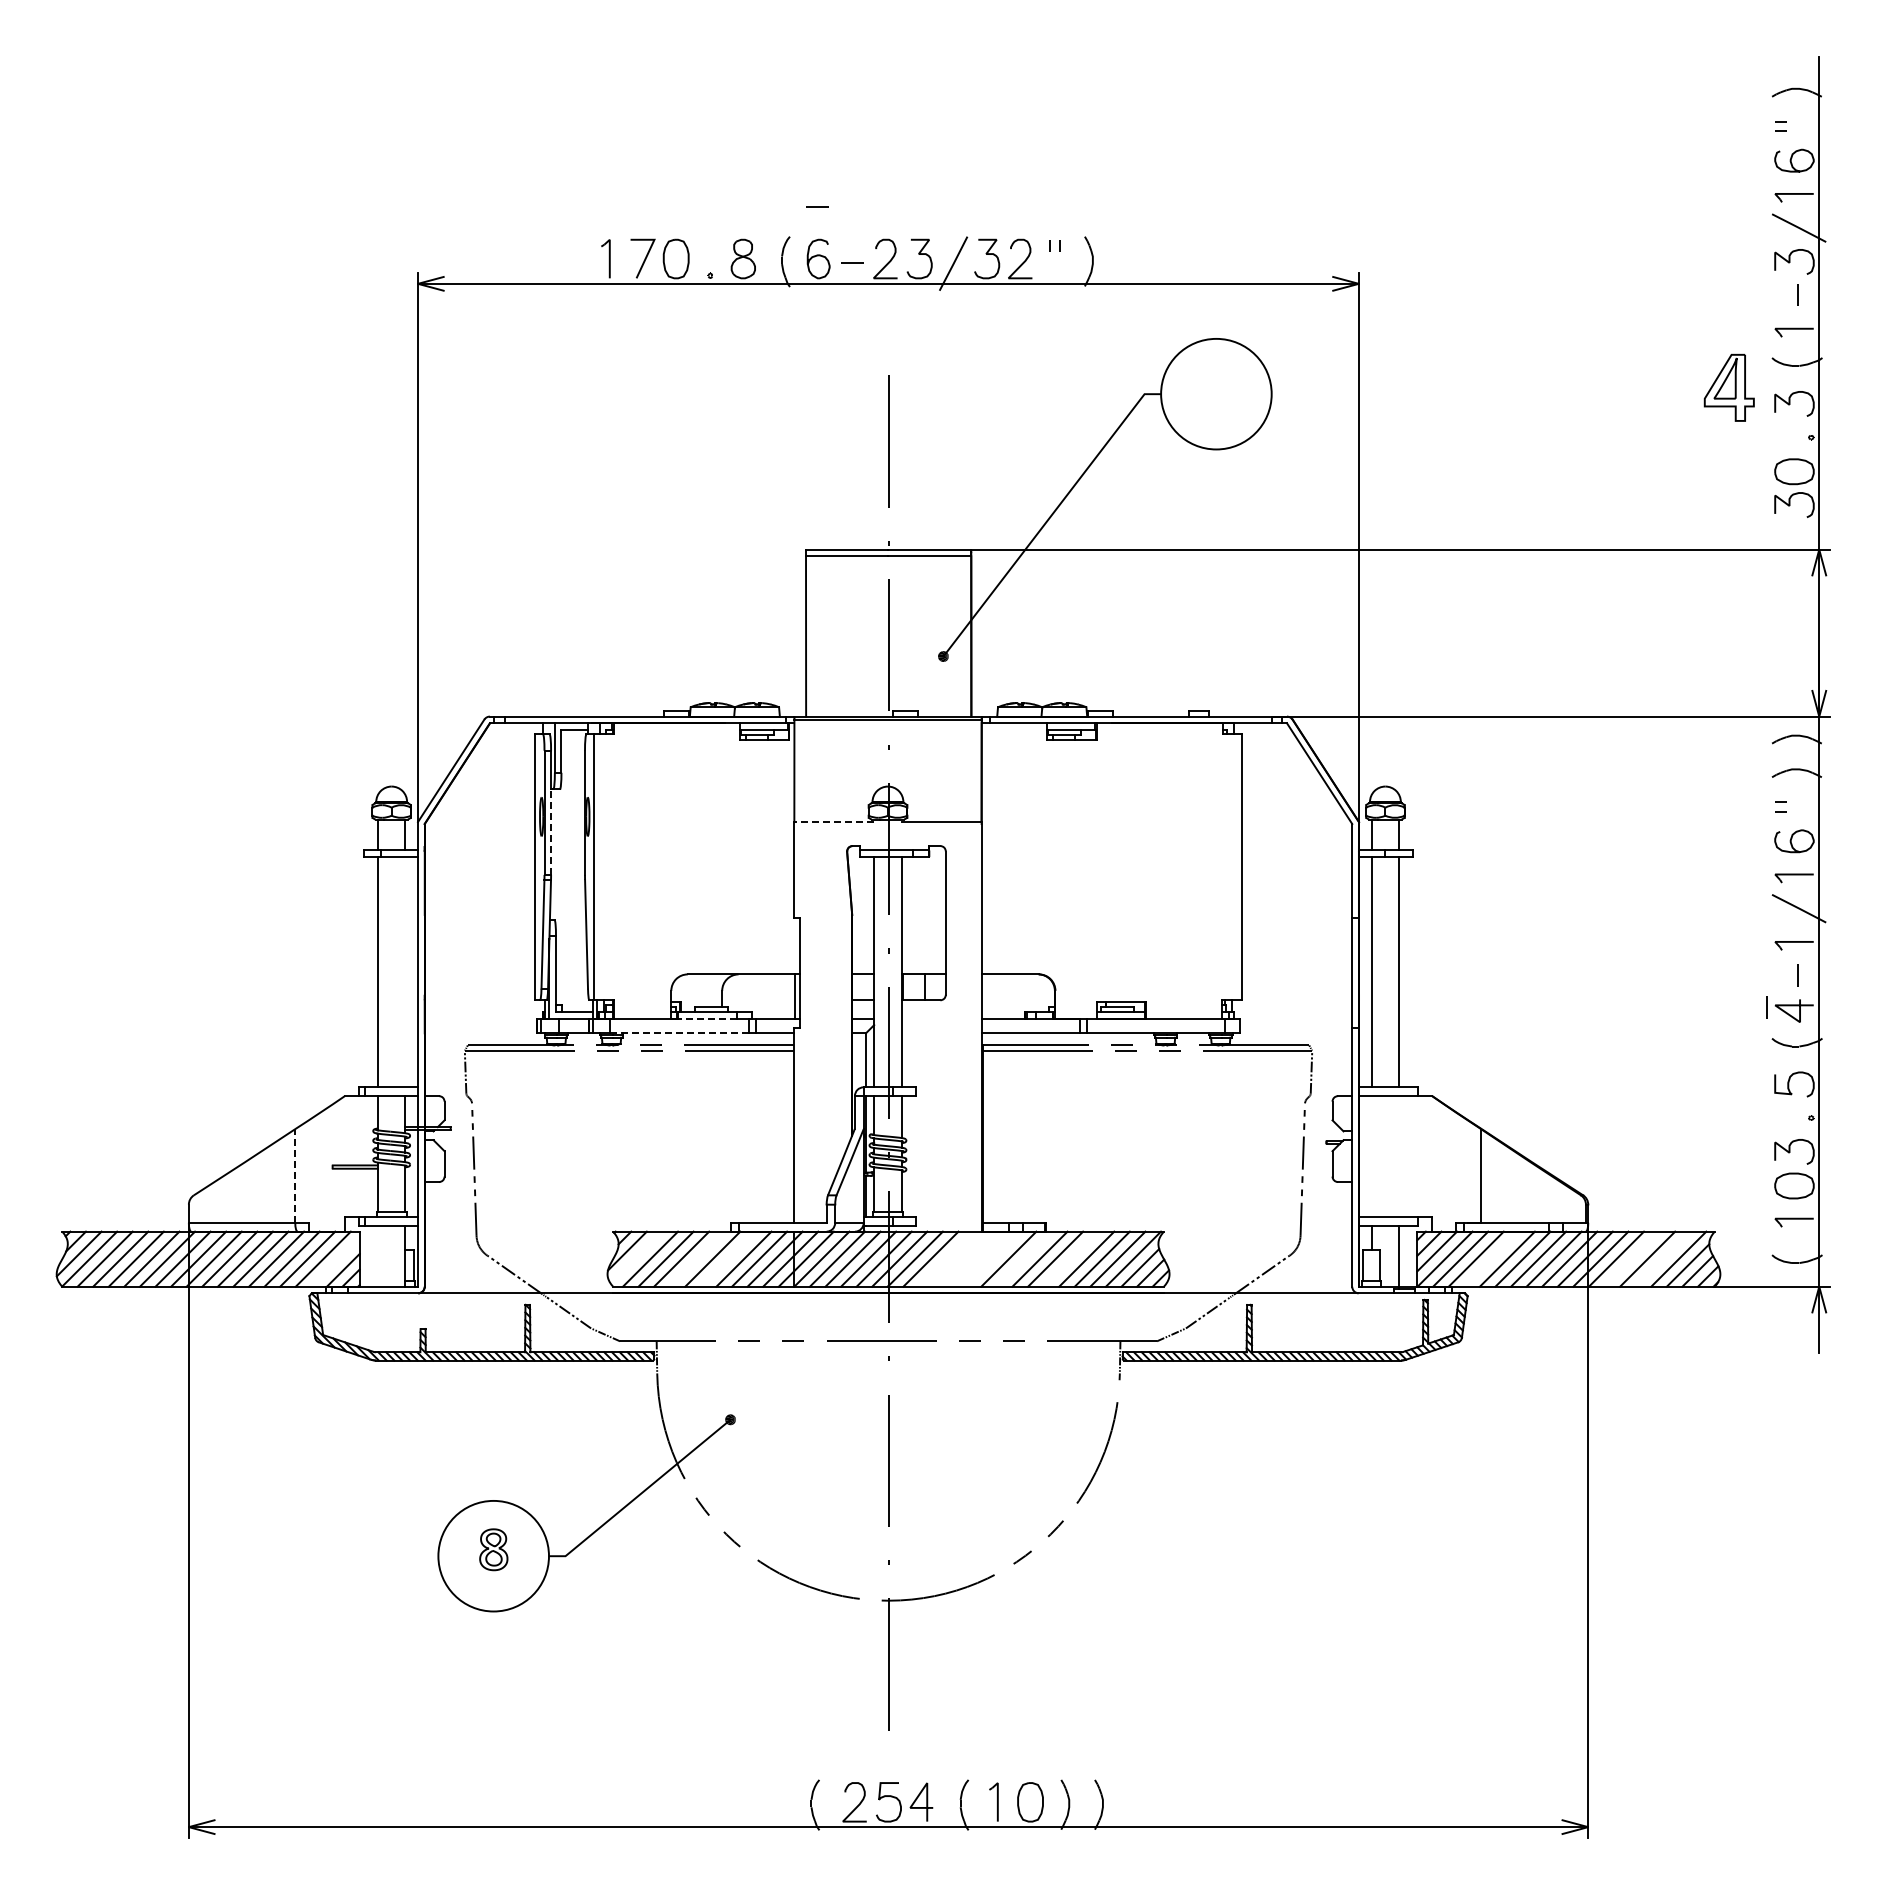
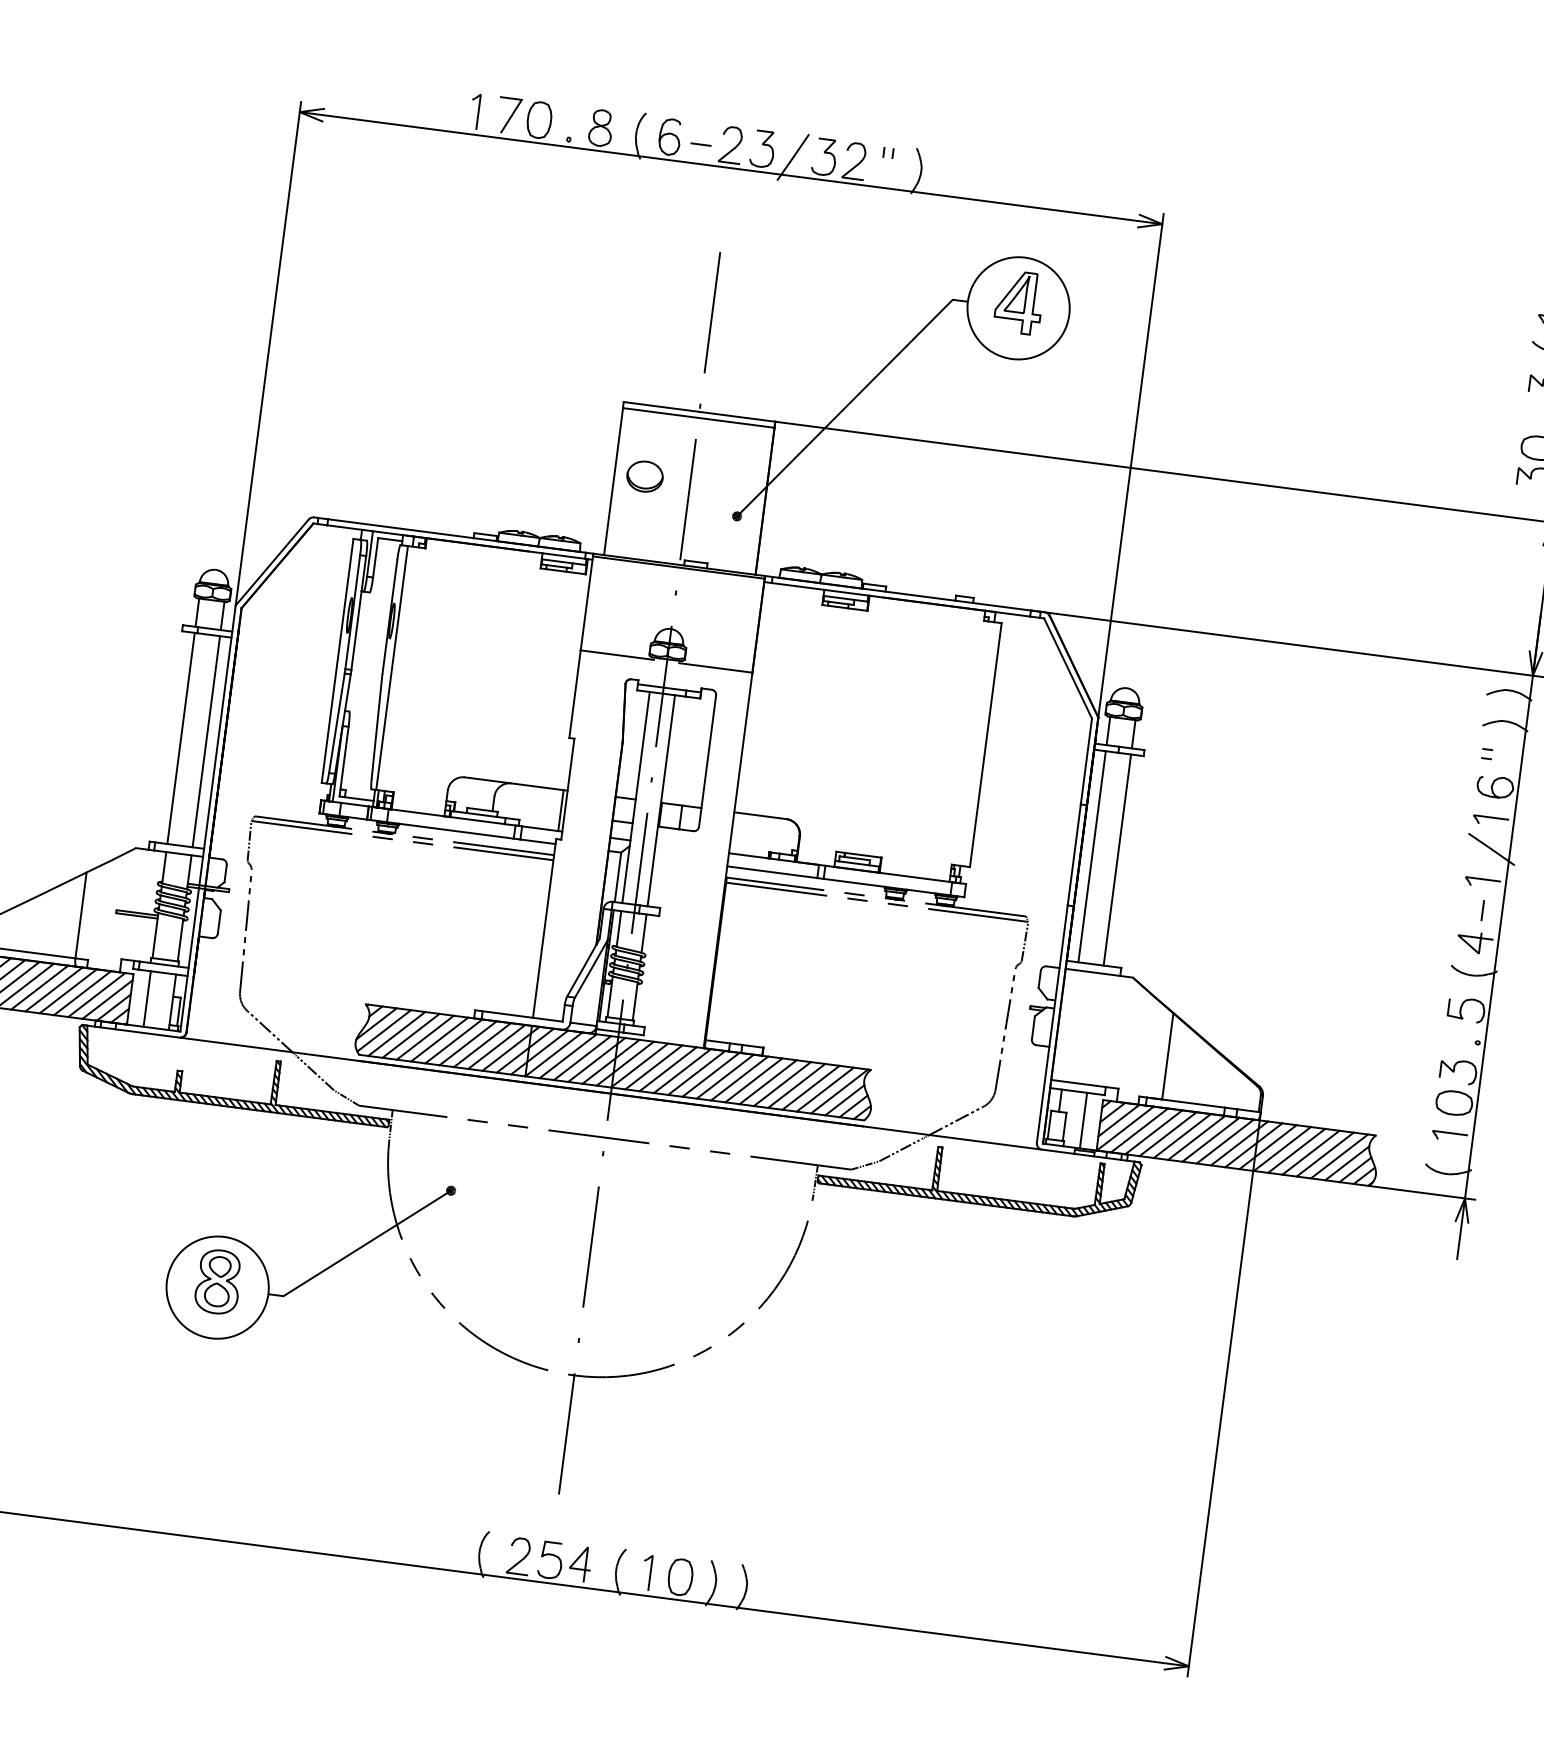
line: (817, 206) -> (675, 88), removed
part: (1728, 387) -> (1018, 302), moved
part: (839, 626) -> (645, 476), added
line: (834, 822) -> (617, 655), dashed -> solid
line: (551, 832) -> (356, 631), dashed -> solid
line: (405, 972) -> (206, 741), added
line: (1766, 1007) -> (1449, 936), removed
line: (707, 1019) -> (477, 821), dashed -> solid
line: (680, 1033) -> (451, 830), dashed -> solid
line: (295, 1175) -> (81, 915), dashed -> solid
line: (377, 1256) -> (146, 999), added
line: (636, 1257) -> (384, 1030), added
line: (696, 1258) -> (439, 1038), added
line: (727, 1258) -> (467, 1042), added
line: (946, 1258) -> (668, 1068), added
line: (961, 1258) -> (682, 1070), added
line: (977, 1258) -> (696, 1072), added
line: (992, 1258) -> (710, 1074), added
line: (1023, 1258) -> (738, 1077), added
line: (1070, 1258) -> (781, 1083), added
line: (1491, 1258) -> (1167, 1133), added
line: (1631, 1258) -> (1296, 1150), added
line: (1662, 1258) -> (1324, 1153), added
line: (335, 1262) -> (107, 999), added
part: (493, 1549) -> (218, 1281), size x1.67

